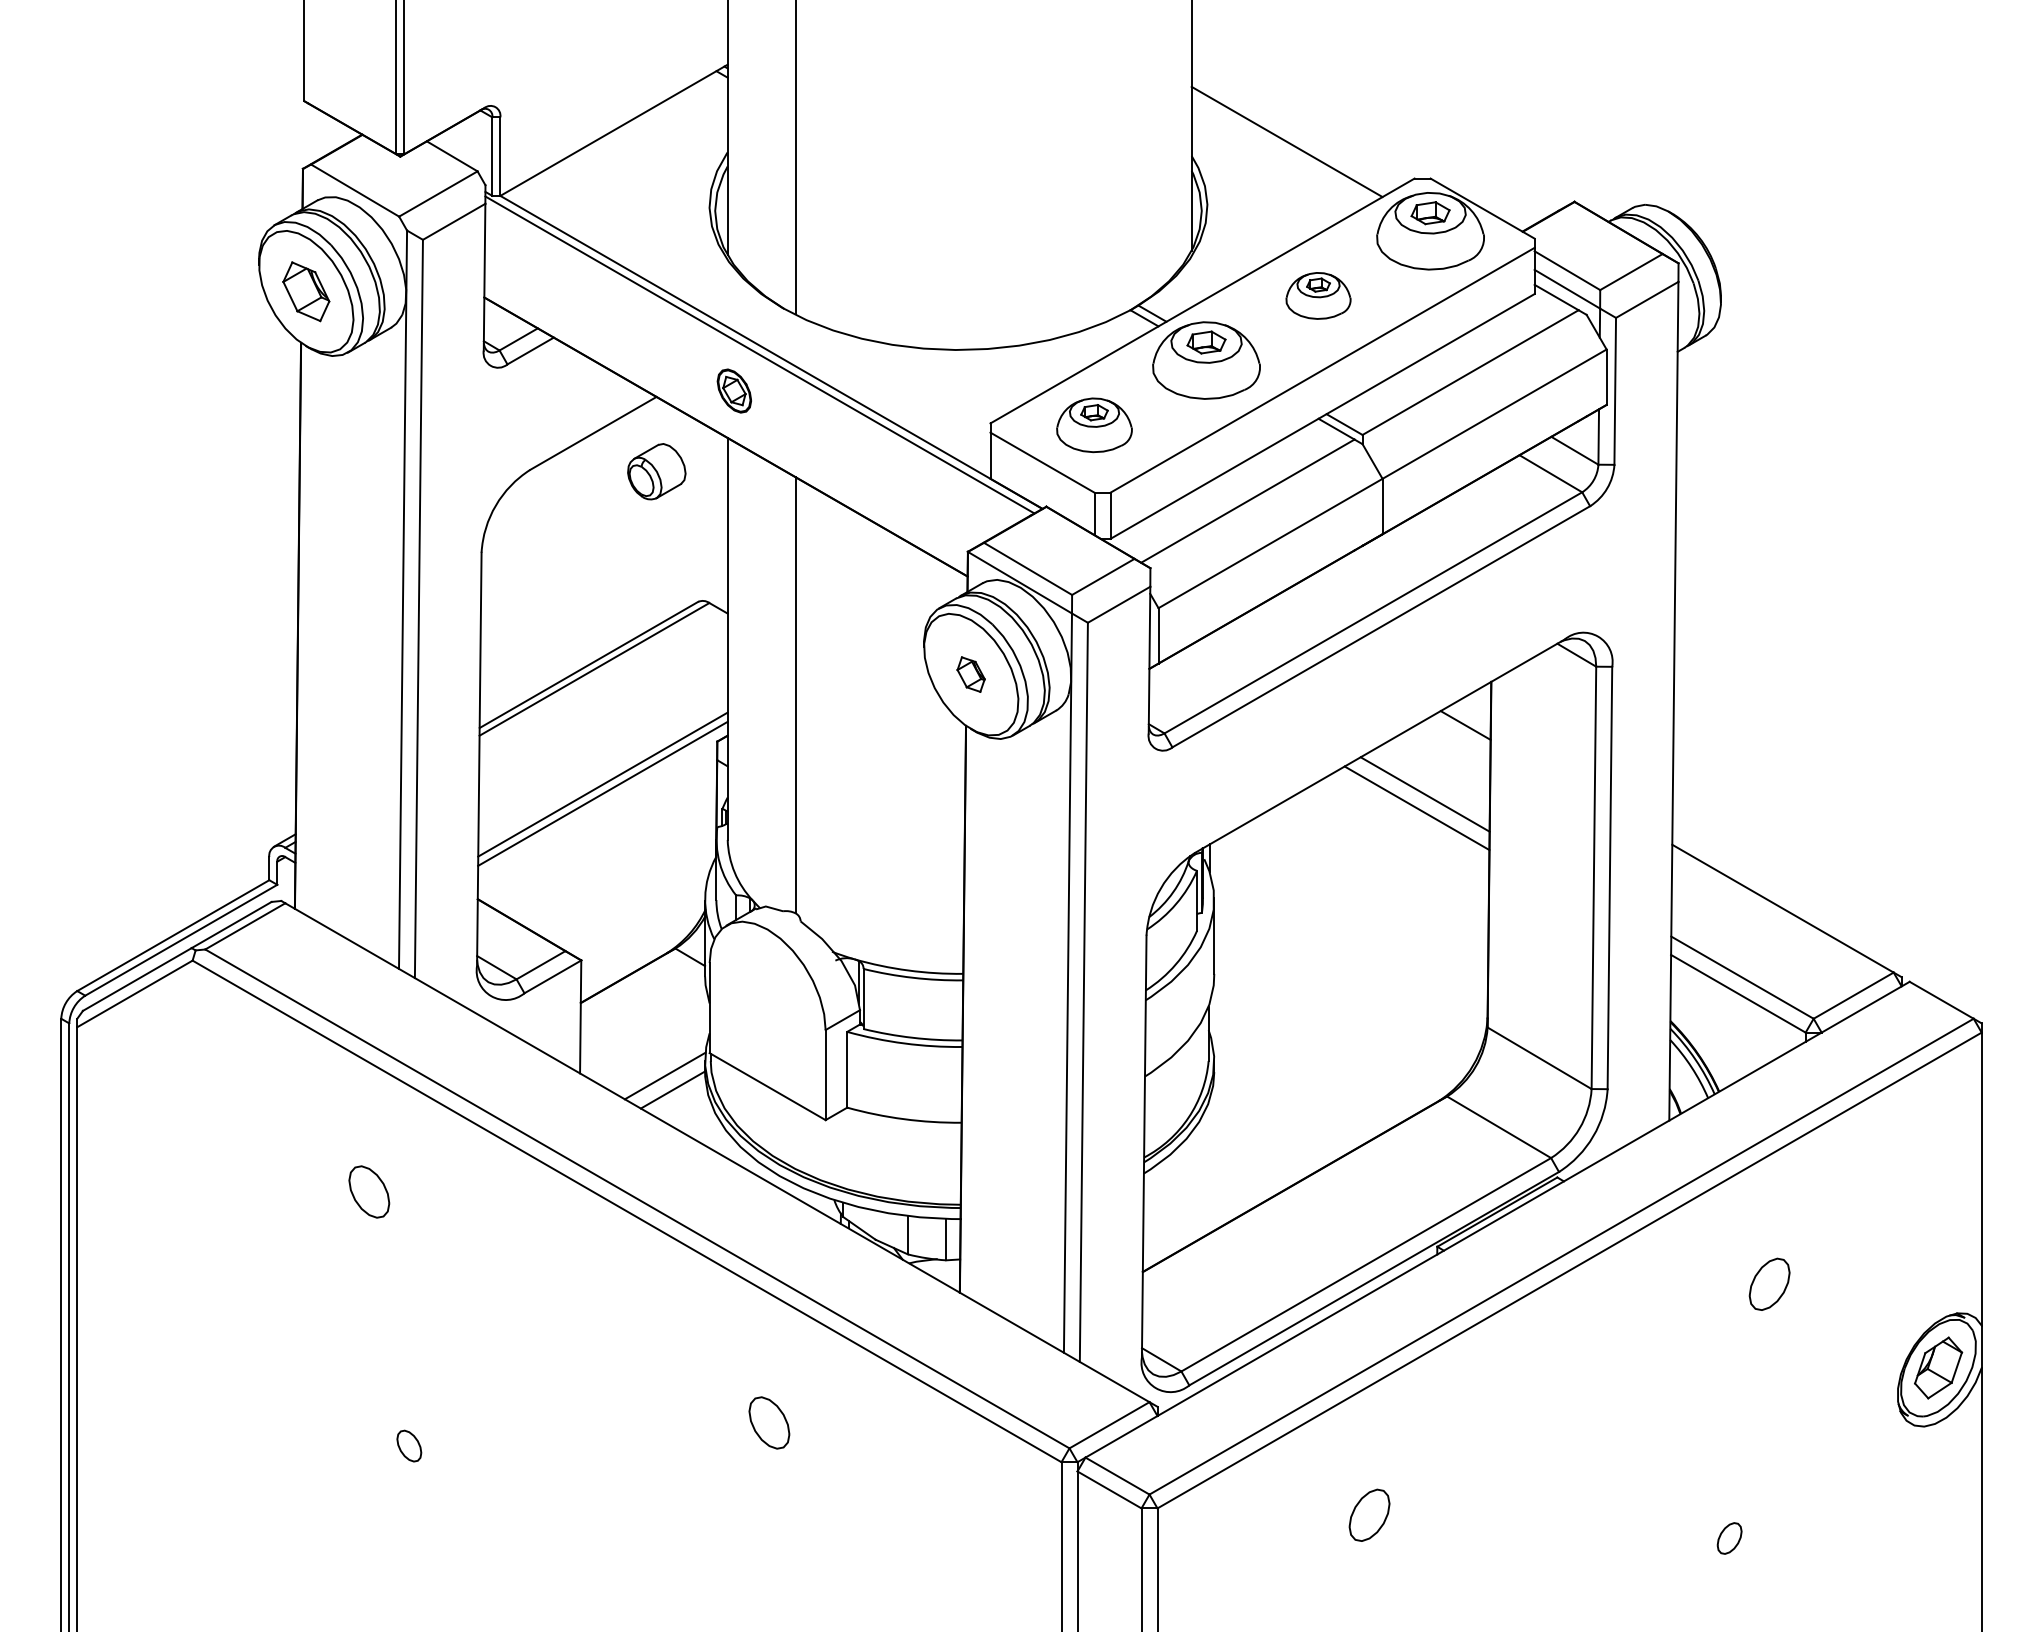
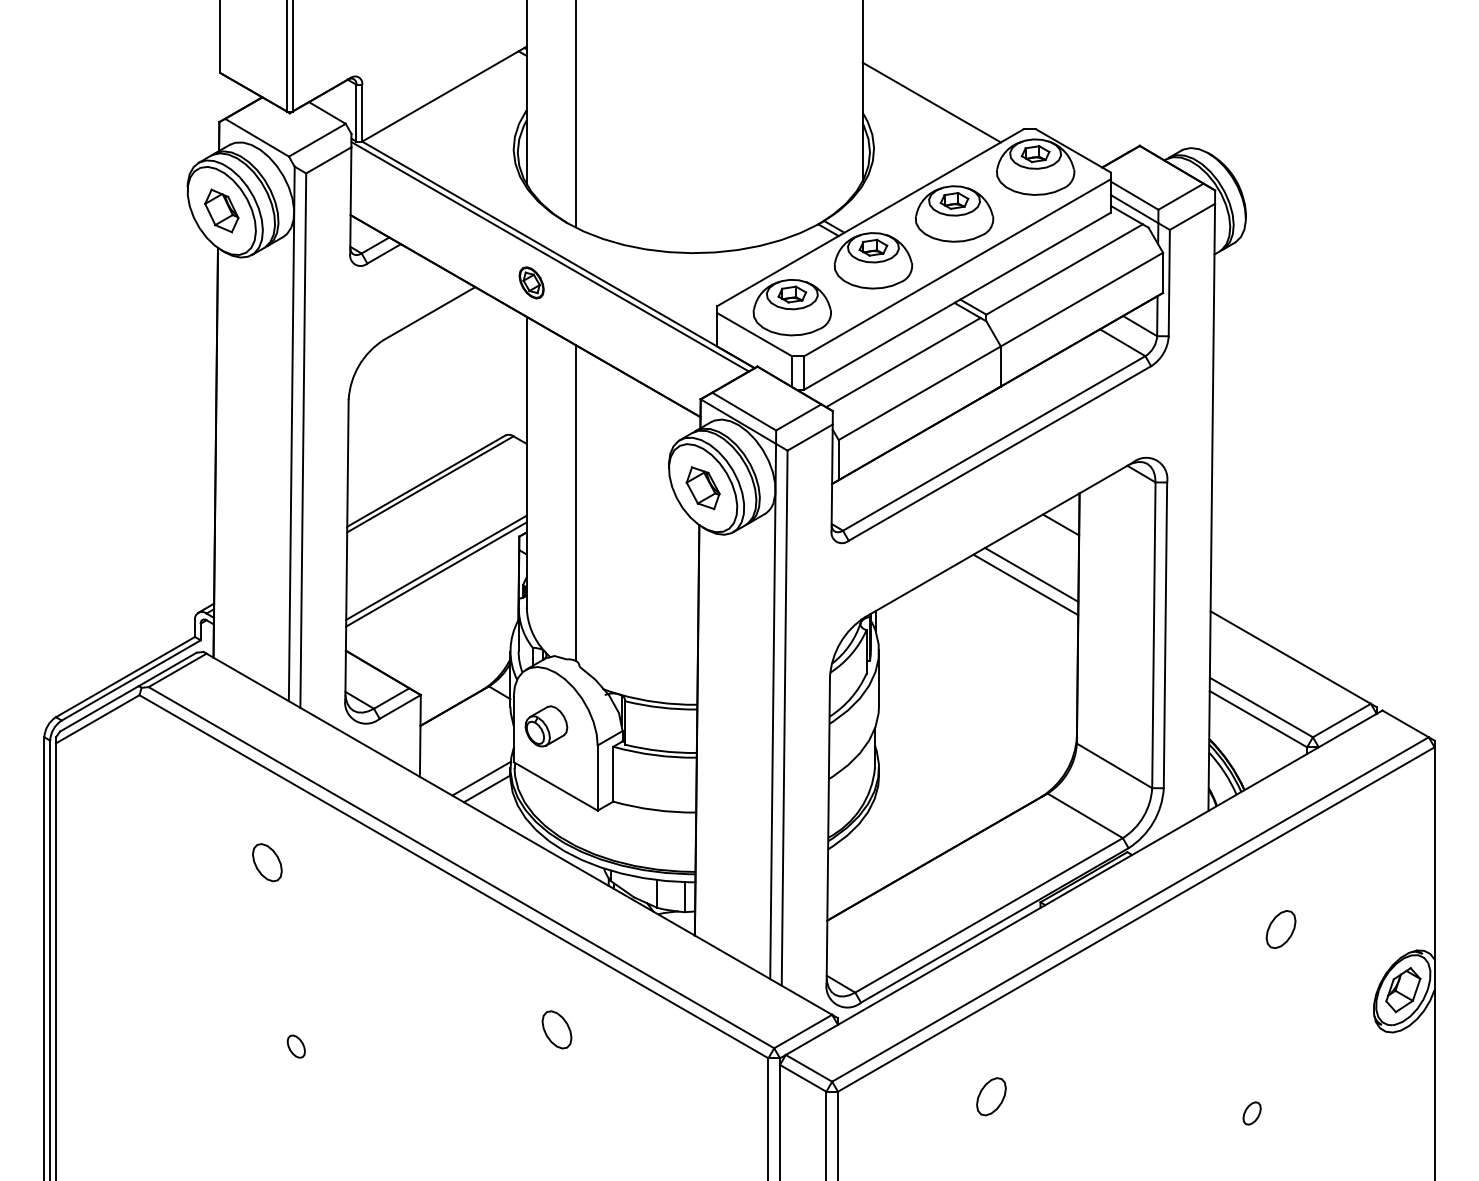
part: (1318, 295) -> (954, 213), size x1.67
part: (1094, 425) -> (792, 307), size x1.43
part: (656, 471) -> (546, 726), moved
part: (970, 674) -> (702, 488), size x1.67

